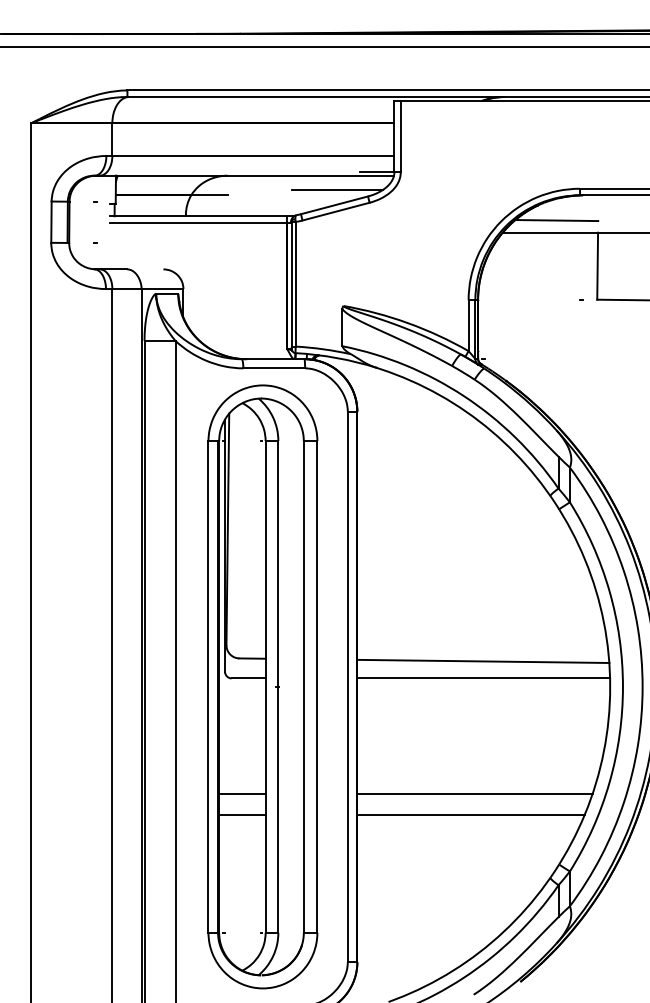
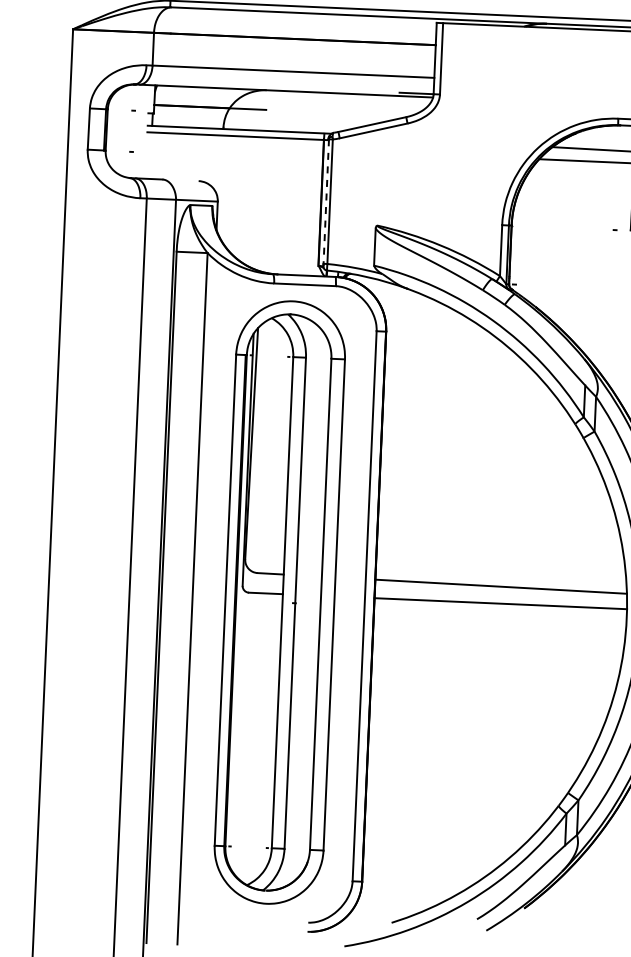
line: (337, 190) -> (375, 109), removed
line: (291, 284) -> (325, 201), solid -> dashed
line: (242, 793) -> (254, 708), removed
line: (474, 793) -> (486, 718), removed
line: (242, 815) -> (253, 730), removed
line: (470, 815) -> (481, 740), removed

